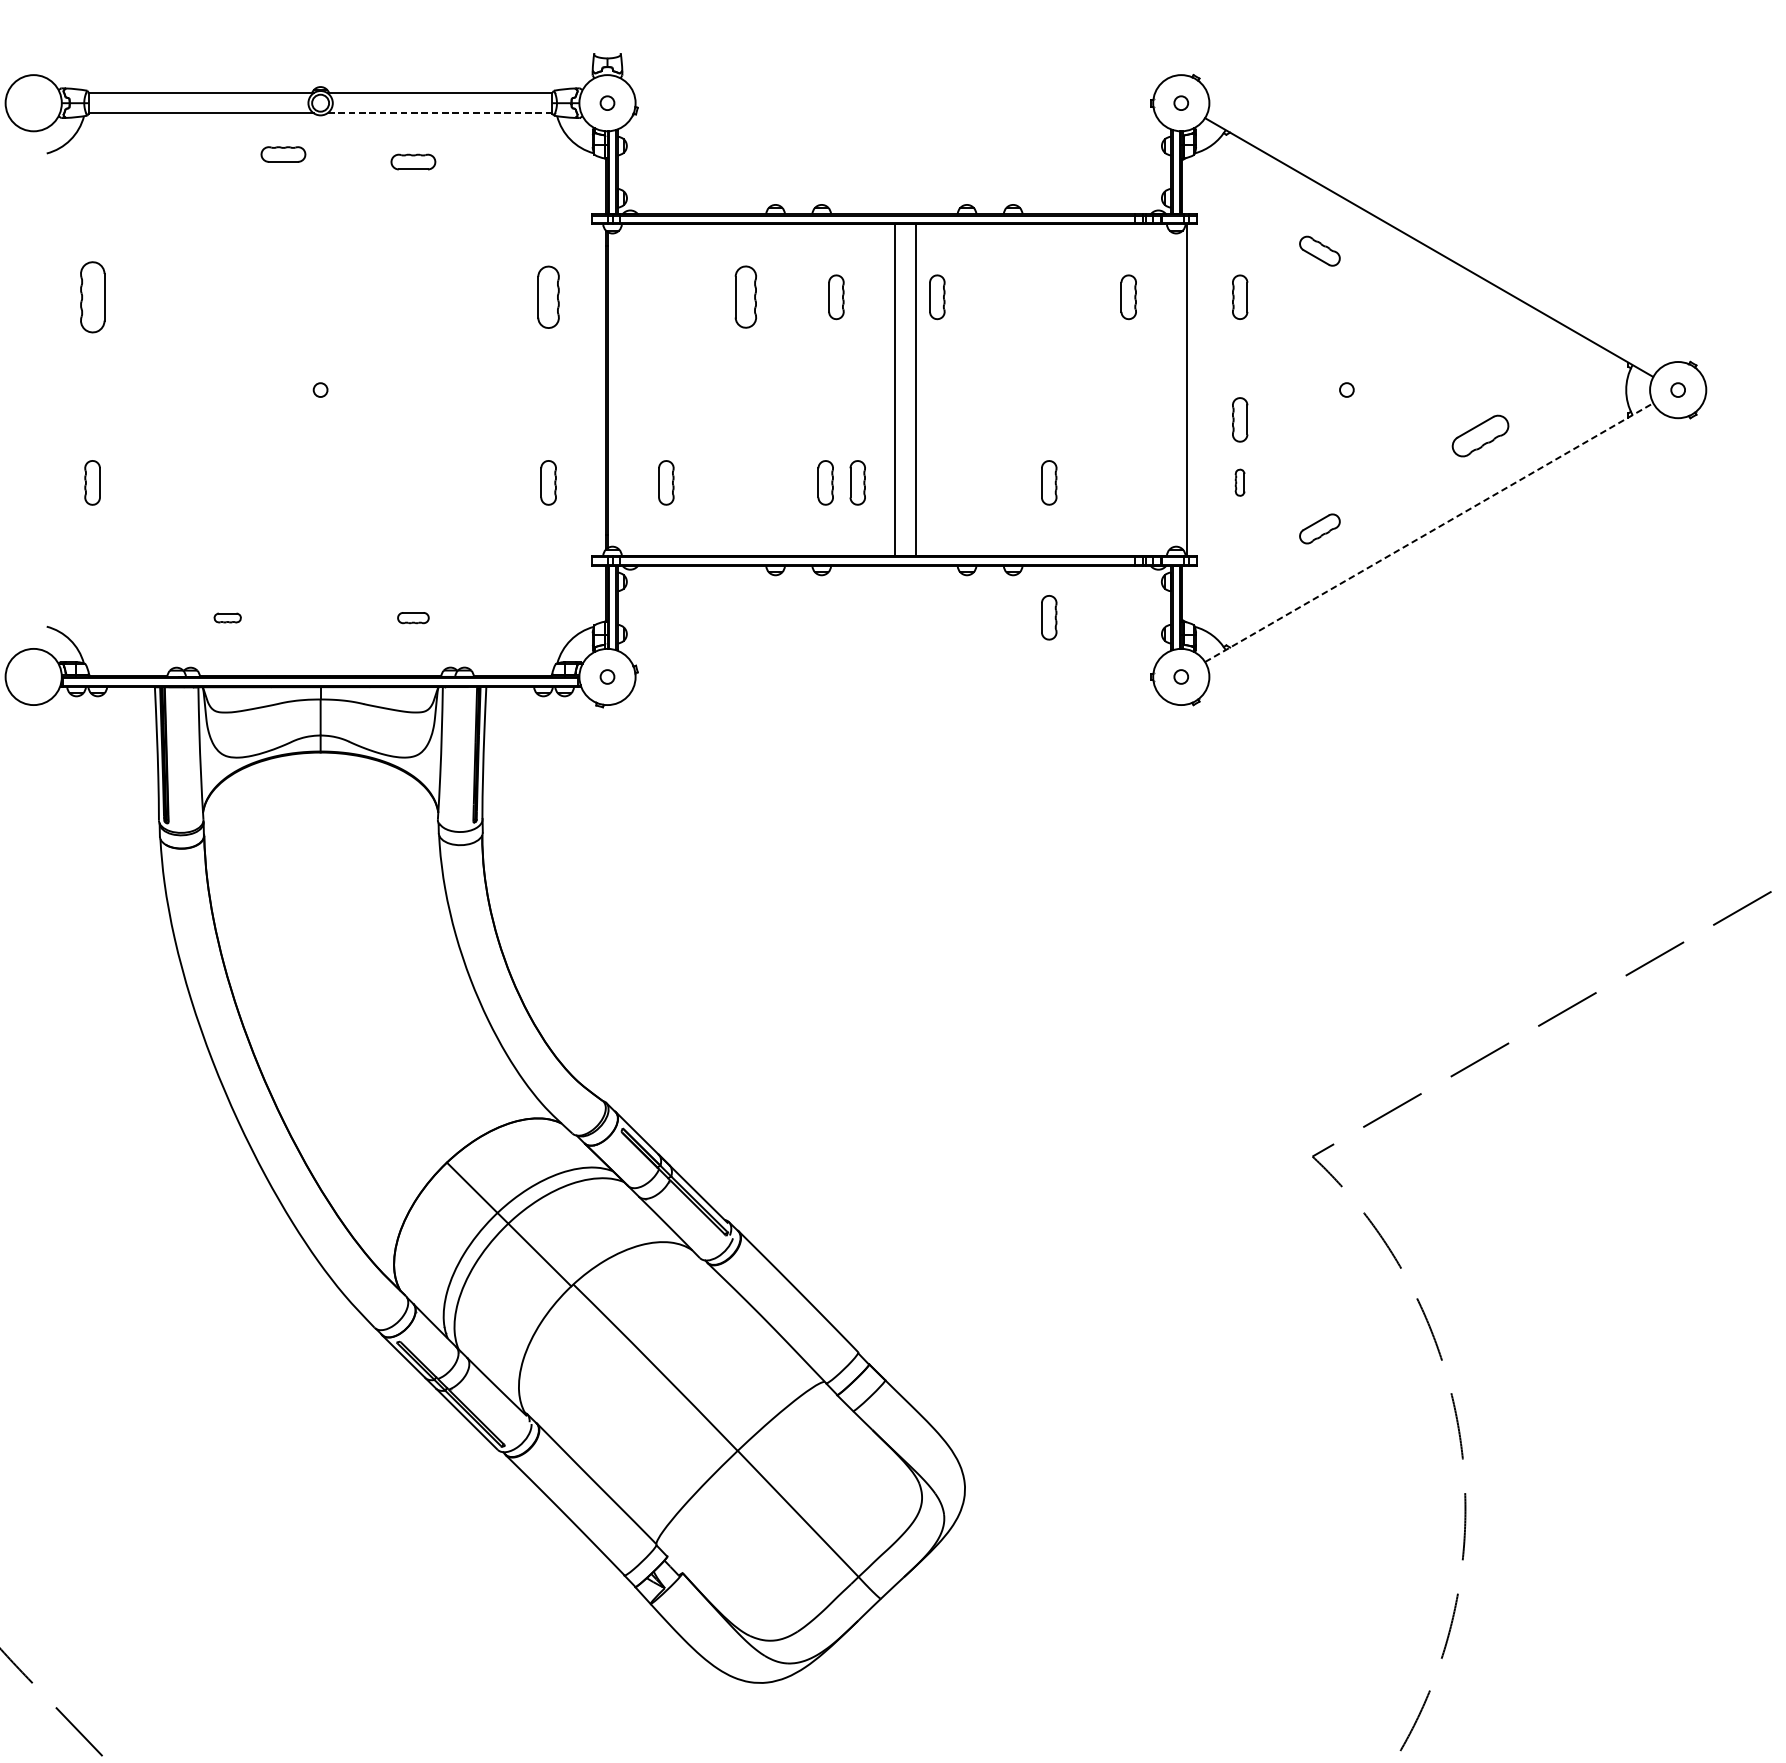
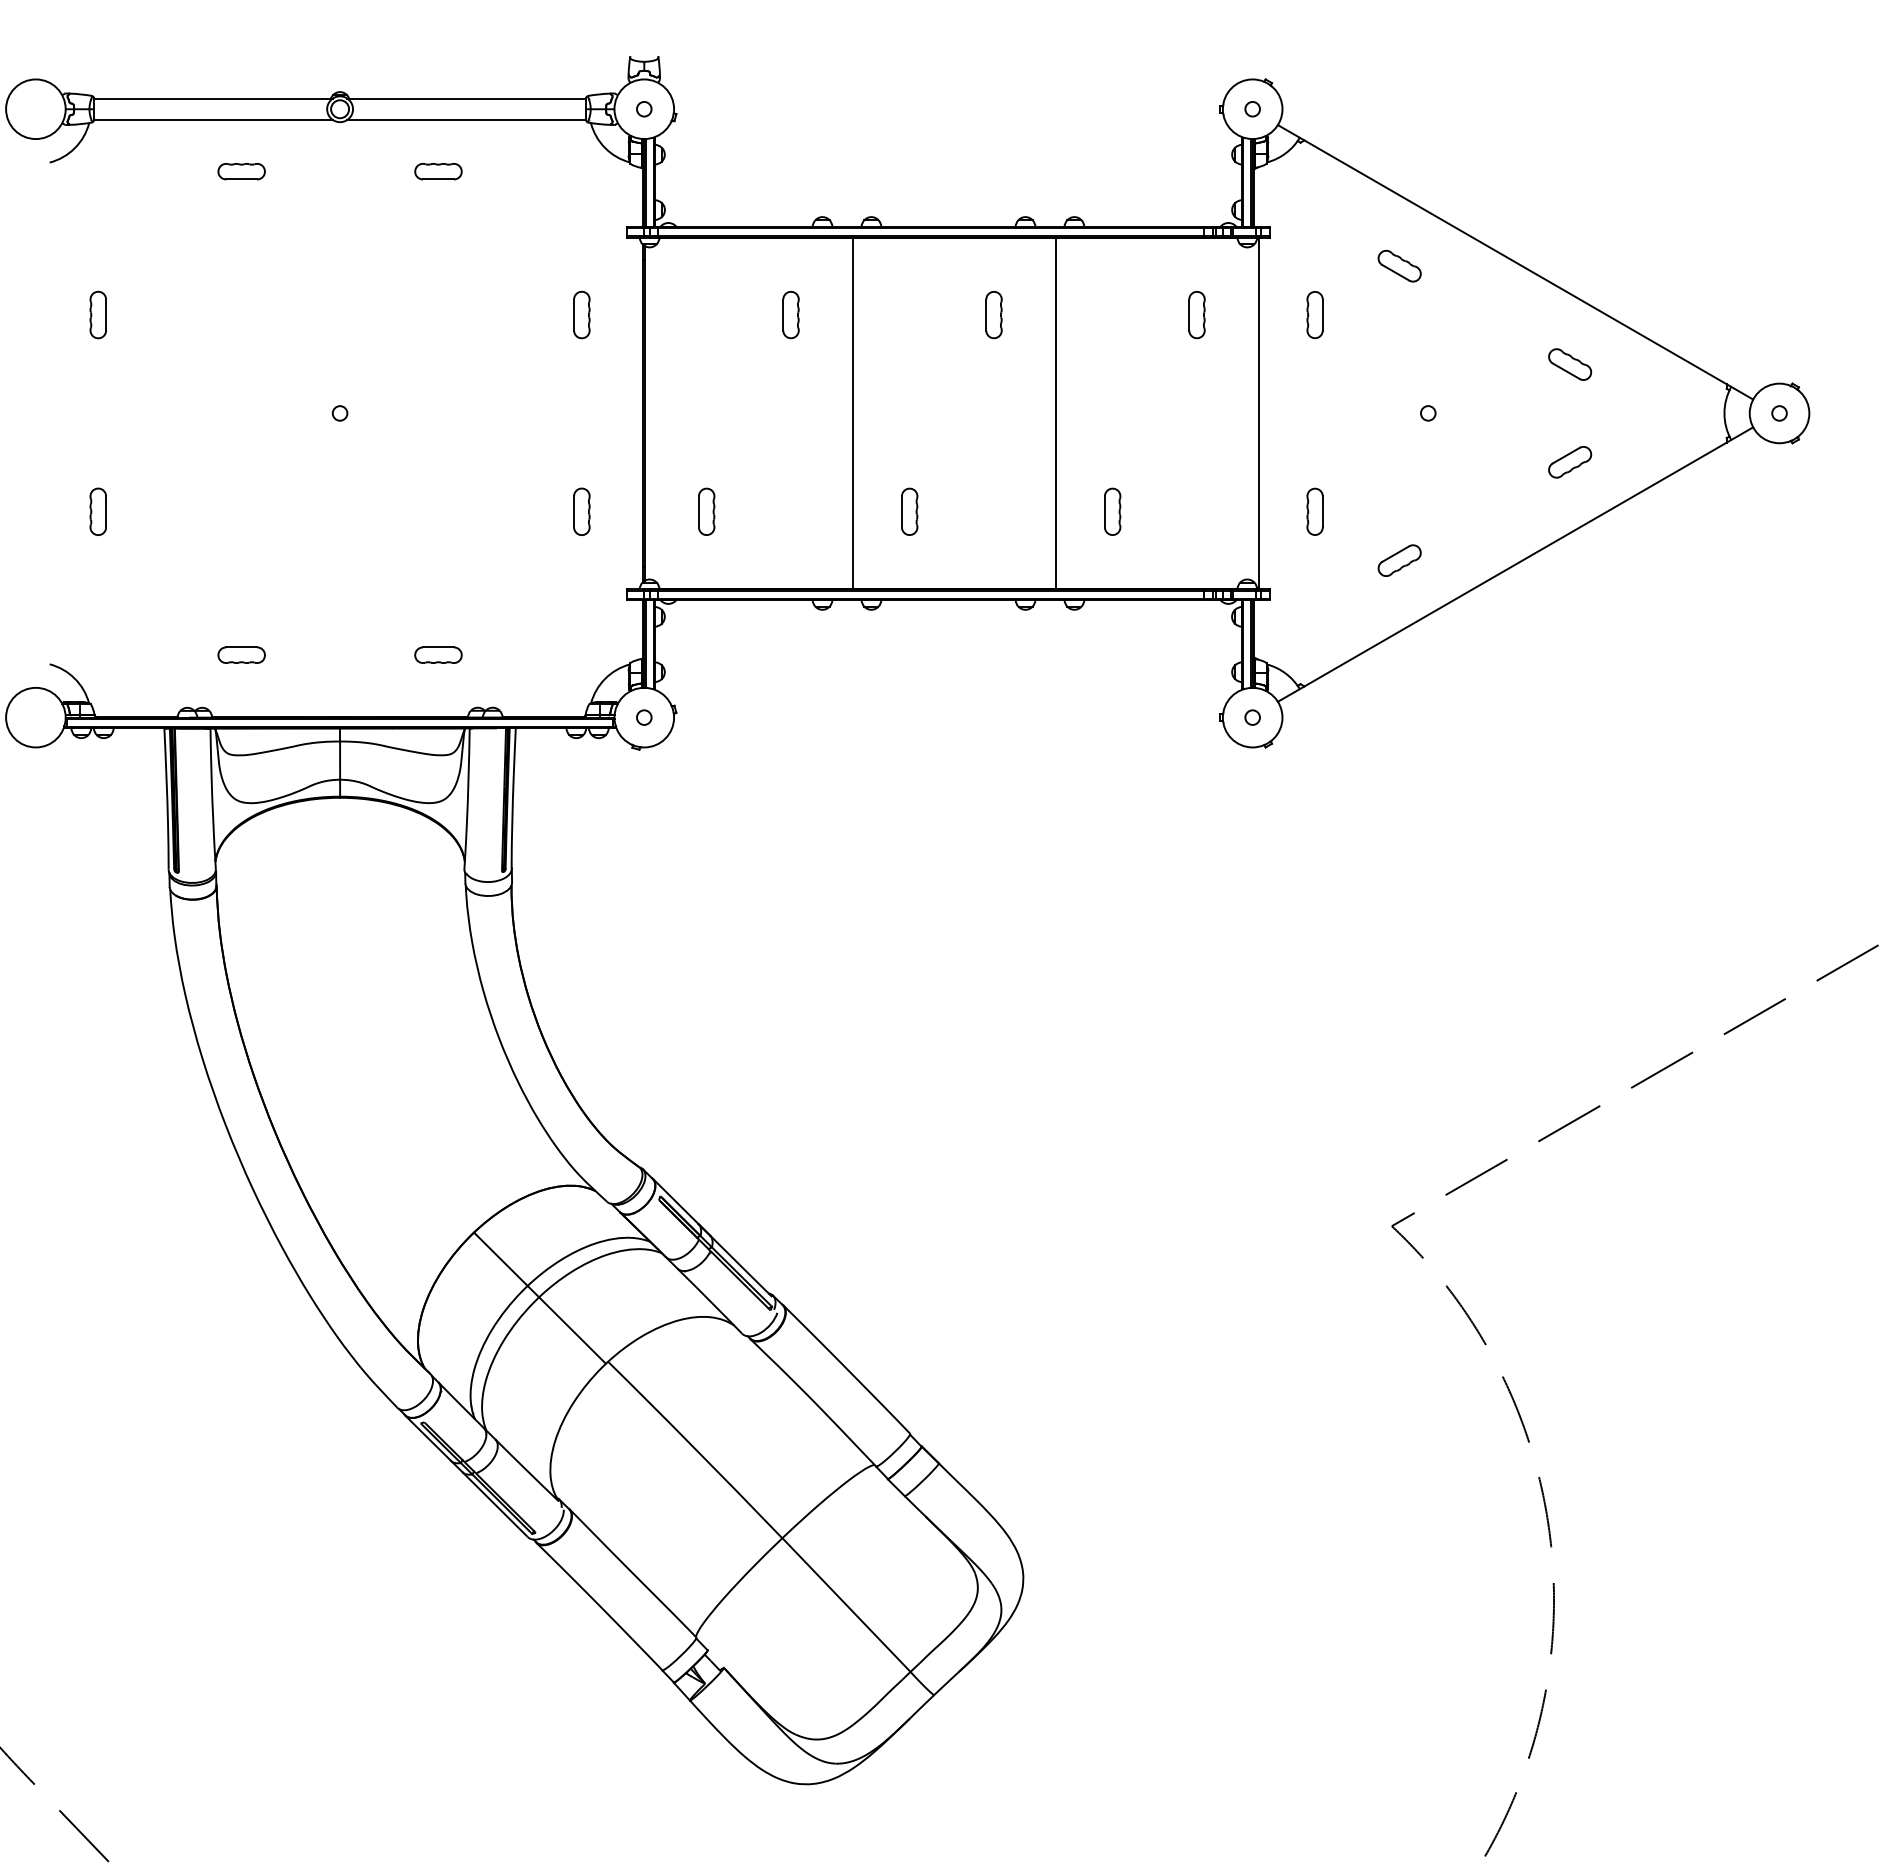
line: (439, 112) -> (466, 119), dashed -> solid
part: (283, 154) -> (241, 171), moved
part: (91, 296) -> (97, 314), size x0.62
part: (548, 296) -> (581, 314), size x0.71
part: (745, 297) -> (790, 315), size x0.71
part: (835, 297) -> (886, 315), removed
part: (1481, 343) -> (1570, 364), added
line: (894, 390) -> (852, 413), moved
line: (915, 390) -> (1055, 413), moved
part: (1239, 420) -> (1314, 445), removed
part: (1481, 436) -> (1570, 462), size x0.71
part: (825, 482) -> (875, 511), removed
part: (1239, 482) -> (1314, 511), size x1.67
line: (1430, 532) -> (1516, 564), dashed -> solid
part: (227, 617) -> (241, 654), size x1.67
part: (413, 617) -> (438, 654), size x1.43
part: (1049, 617) -> (1112, 654), removed

